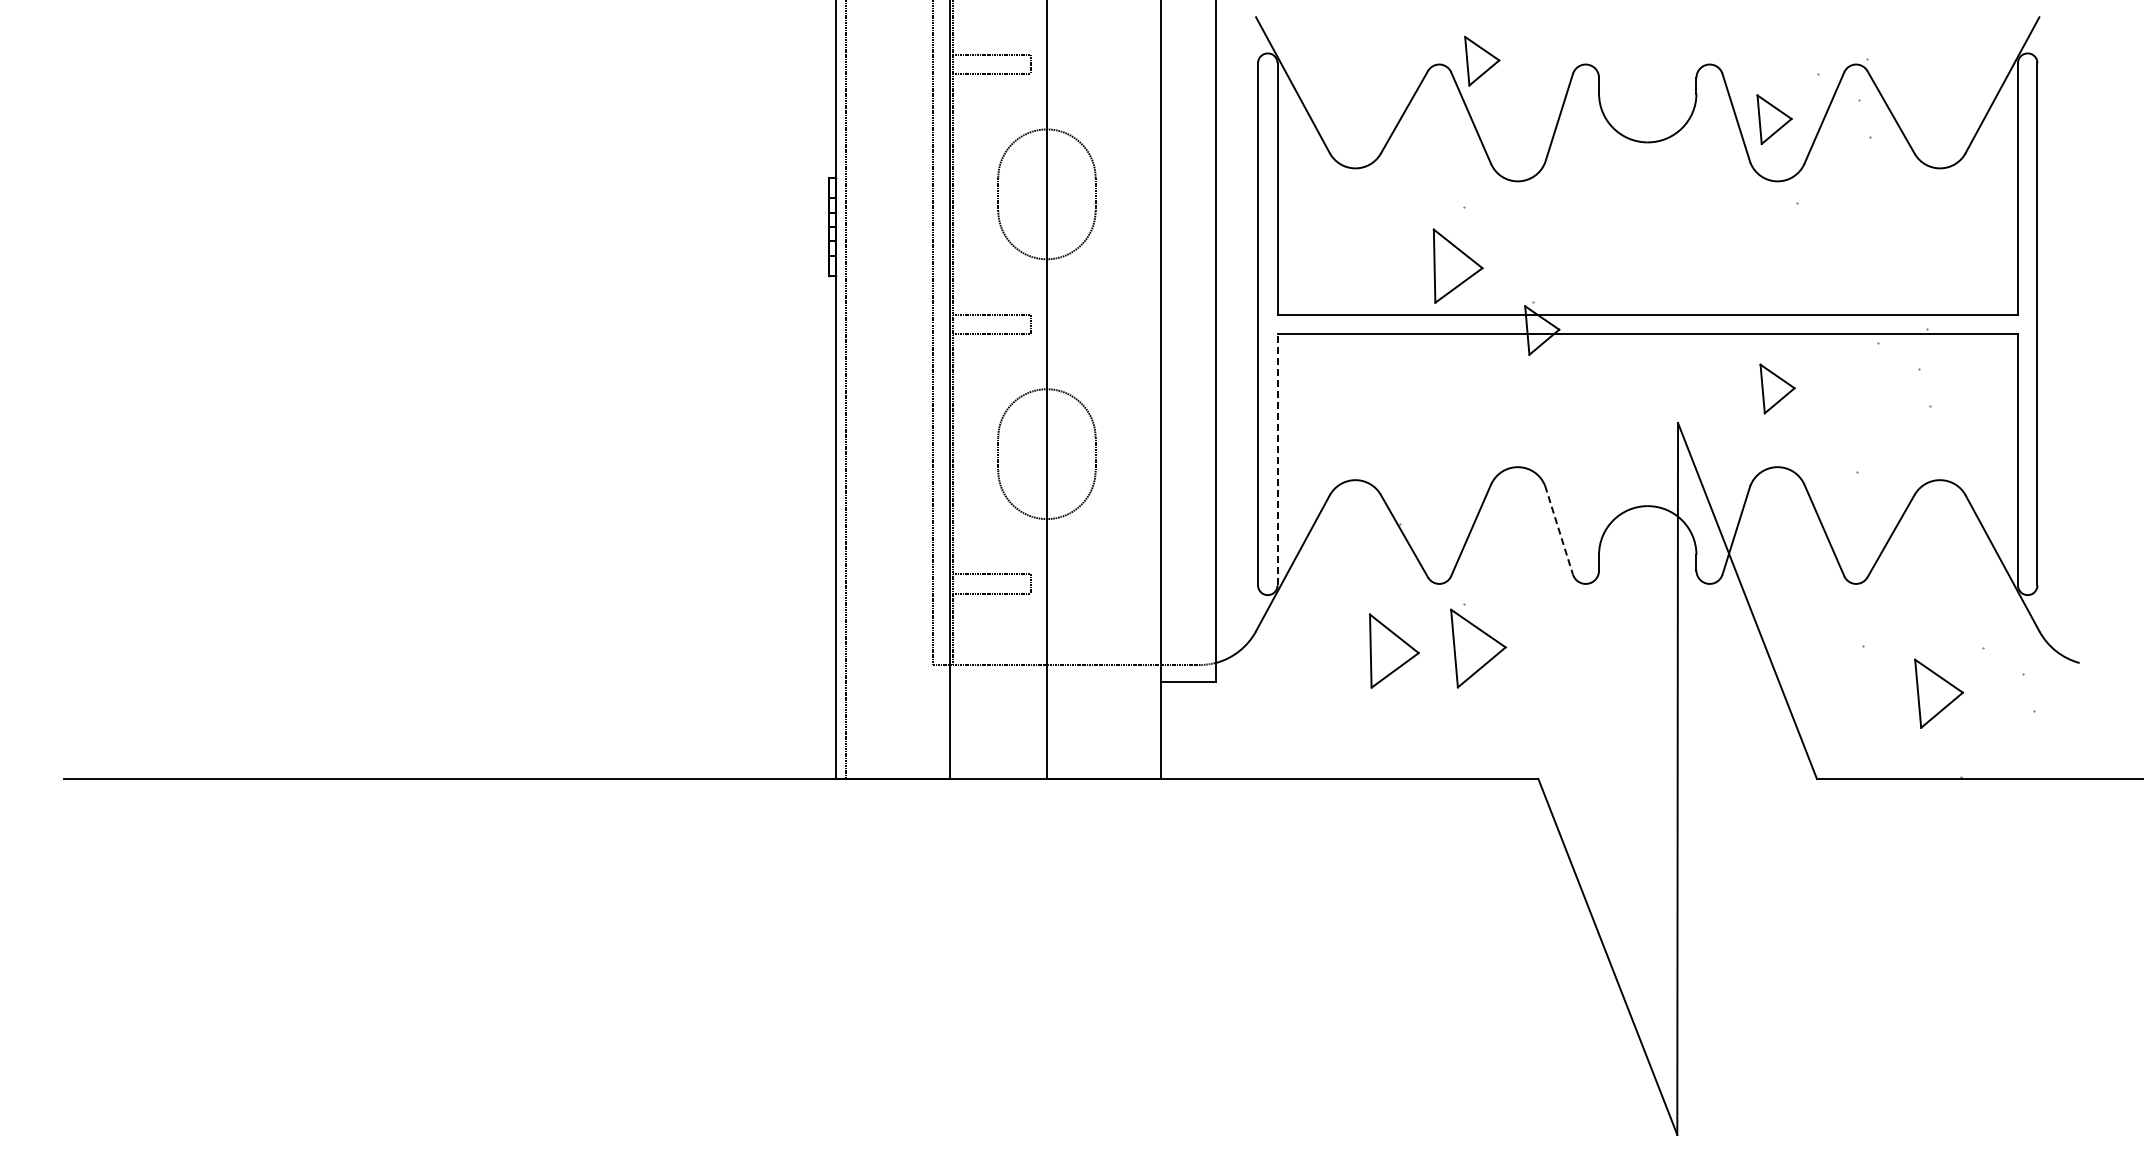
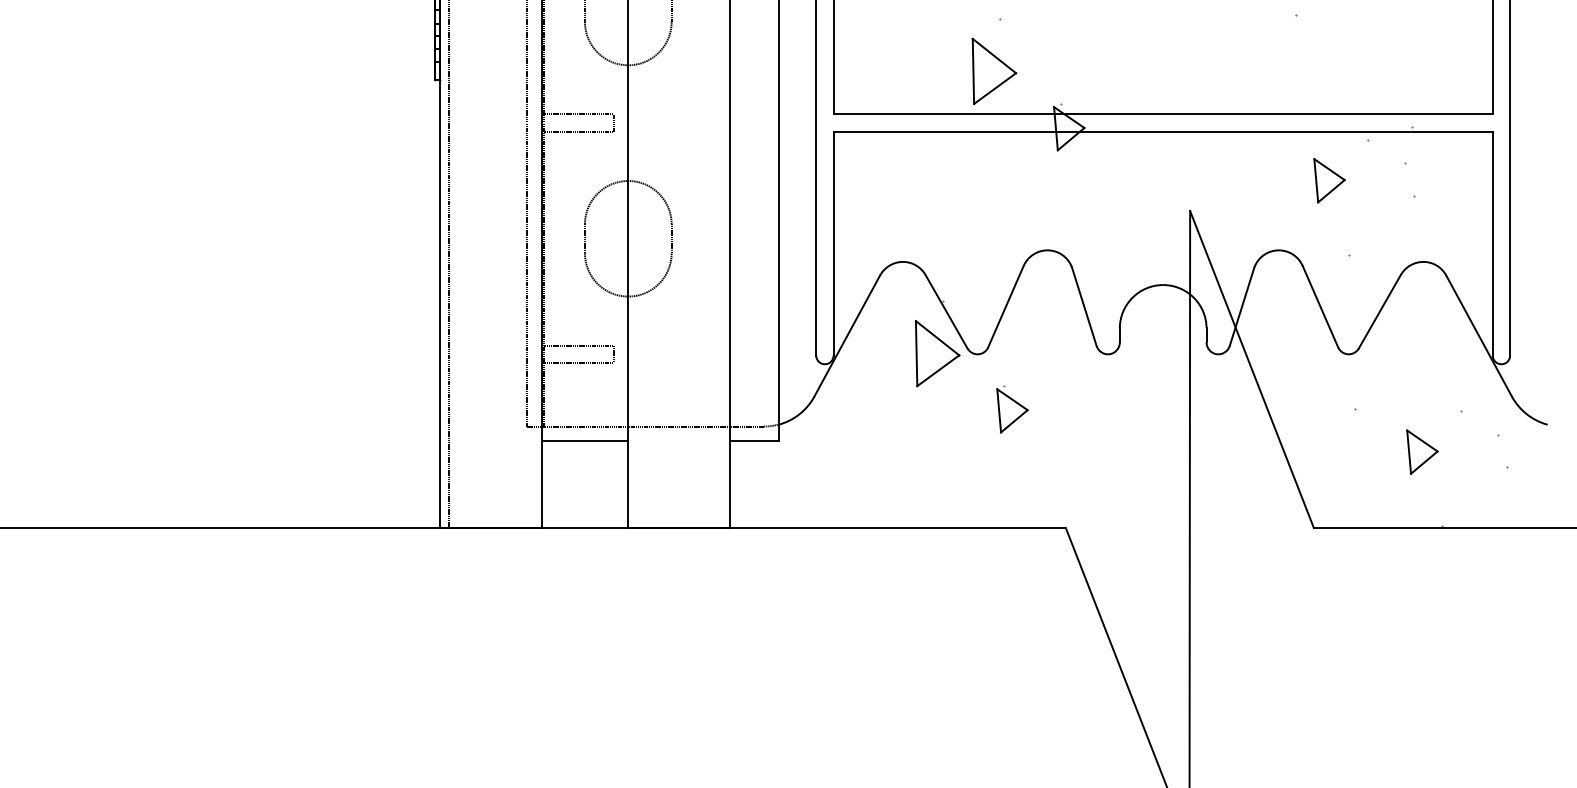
part: (1777, 388) -> (1329, 180), moved
line: (1277, 459) -> (833, 243), dashed -> solid
line: (1559, 530) -> (1084, 306), dashed -> solid
part: (1478, 645) -> (1012, 409), size x0.62
part: (1394, 650) -> (937, 353), moved
line: (997, 681) -> (584, 441), added
part: (1938, 693) -> (1422, 451), size x0.71

